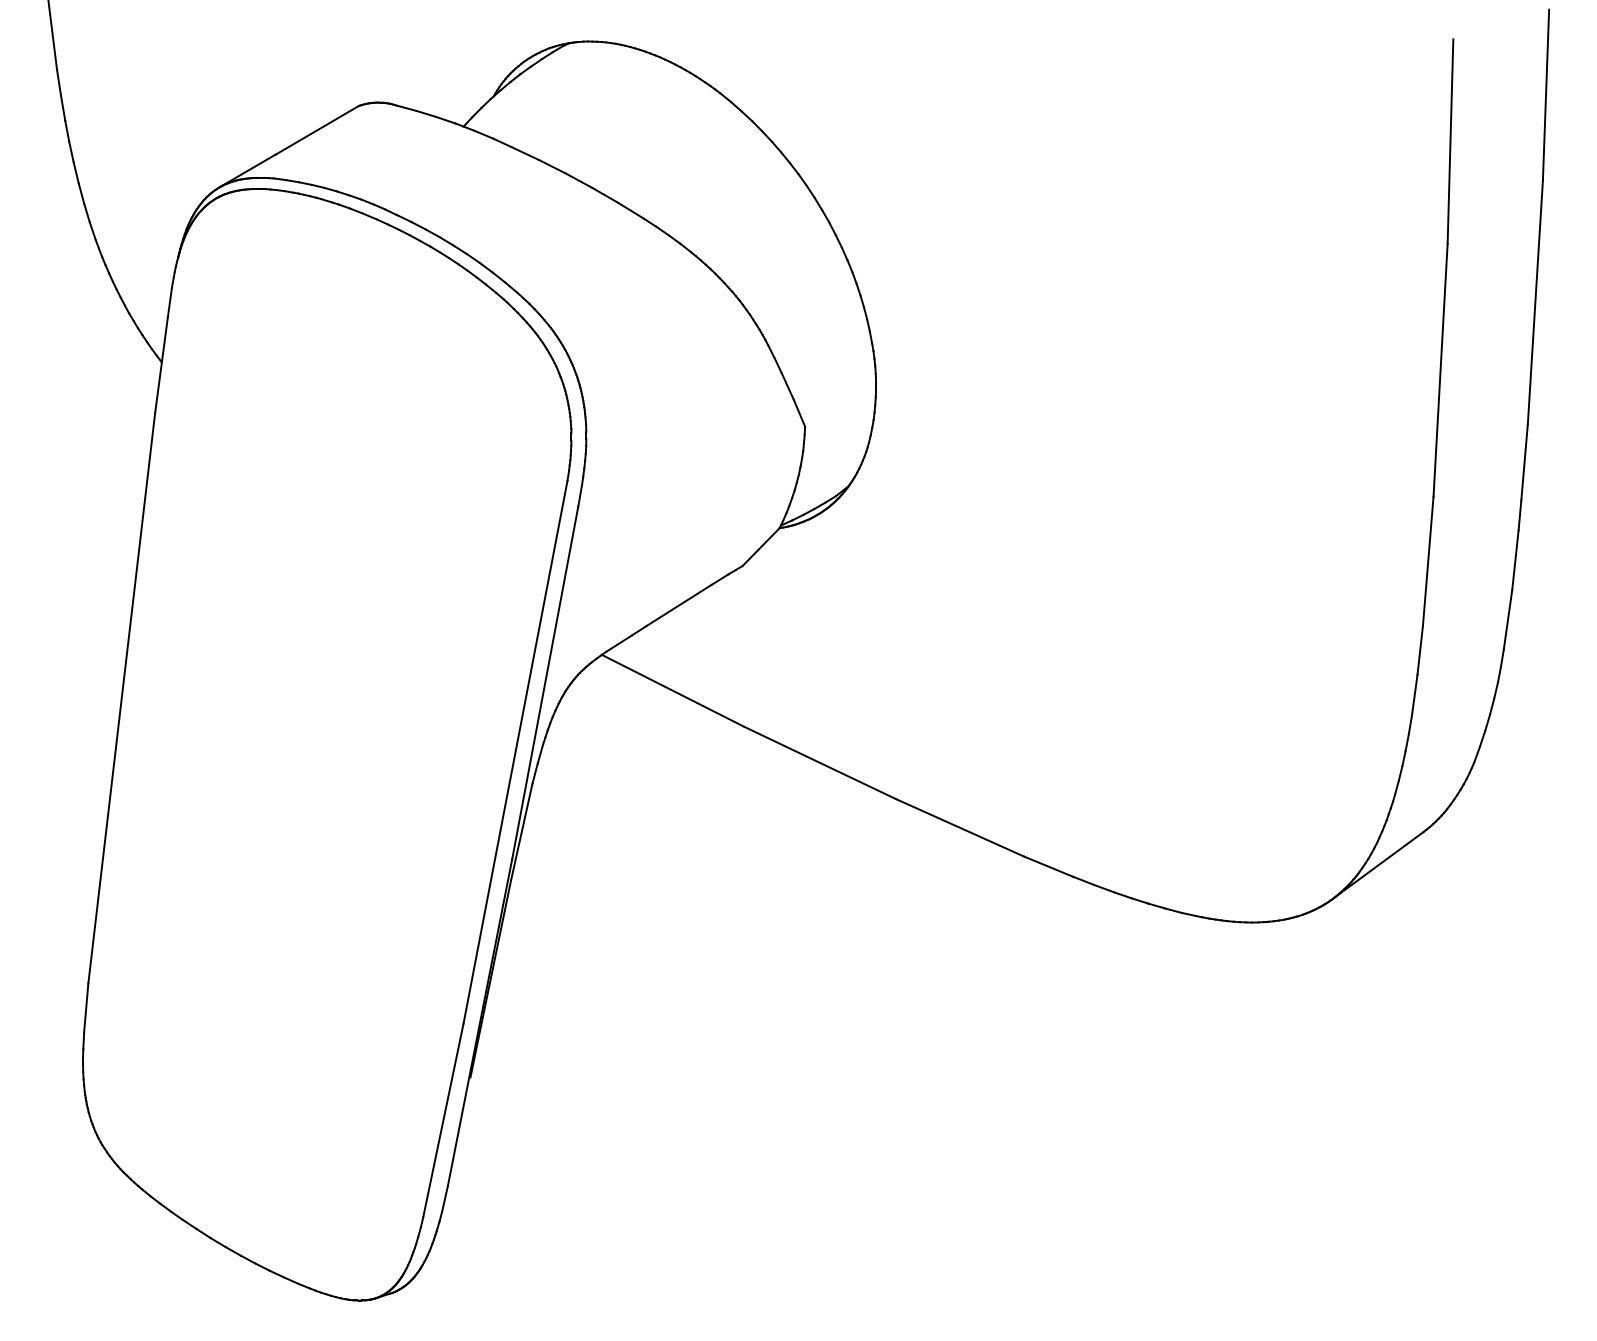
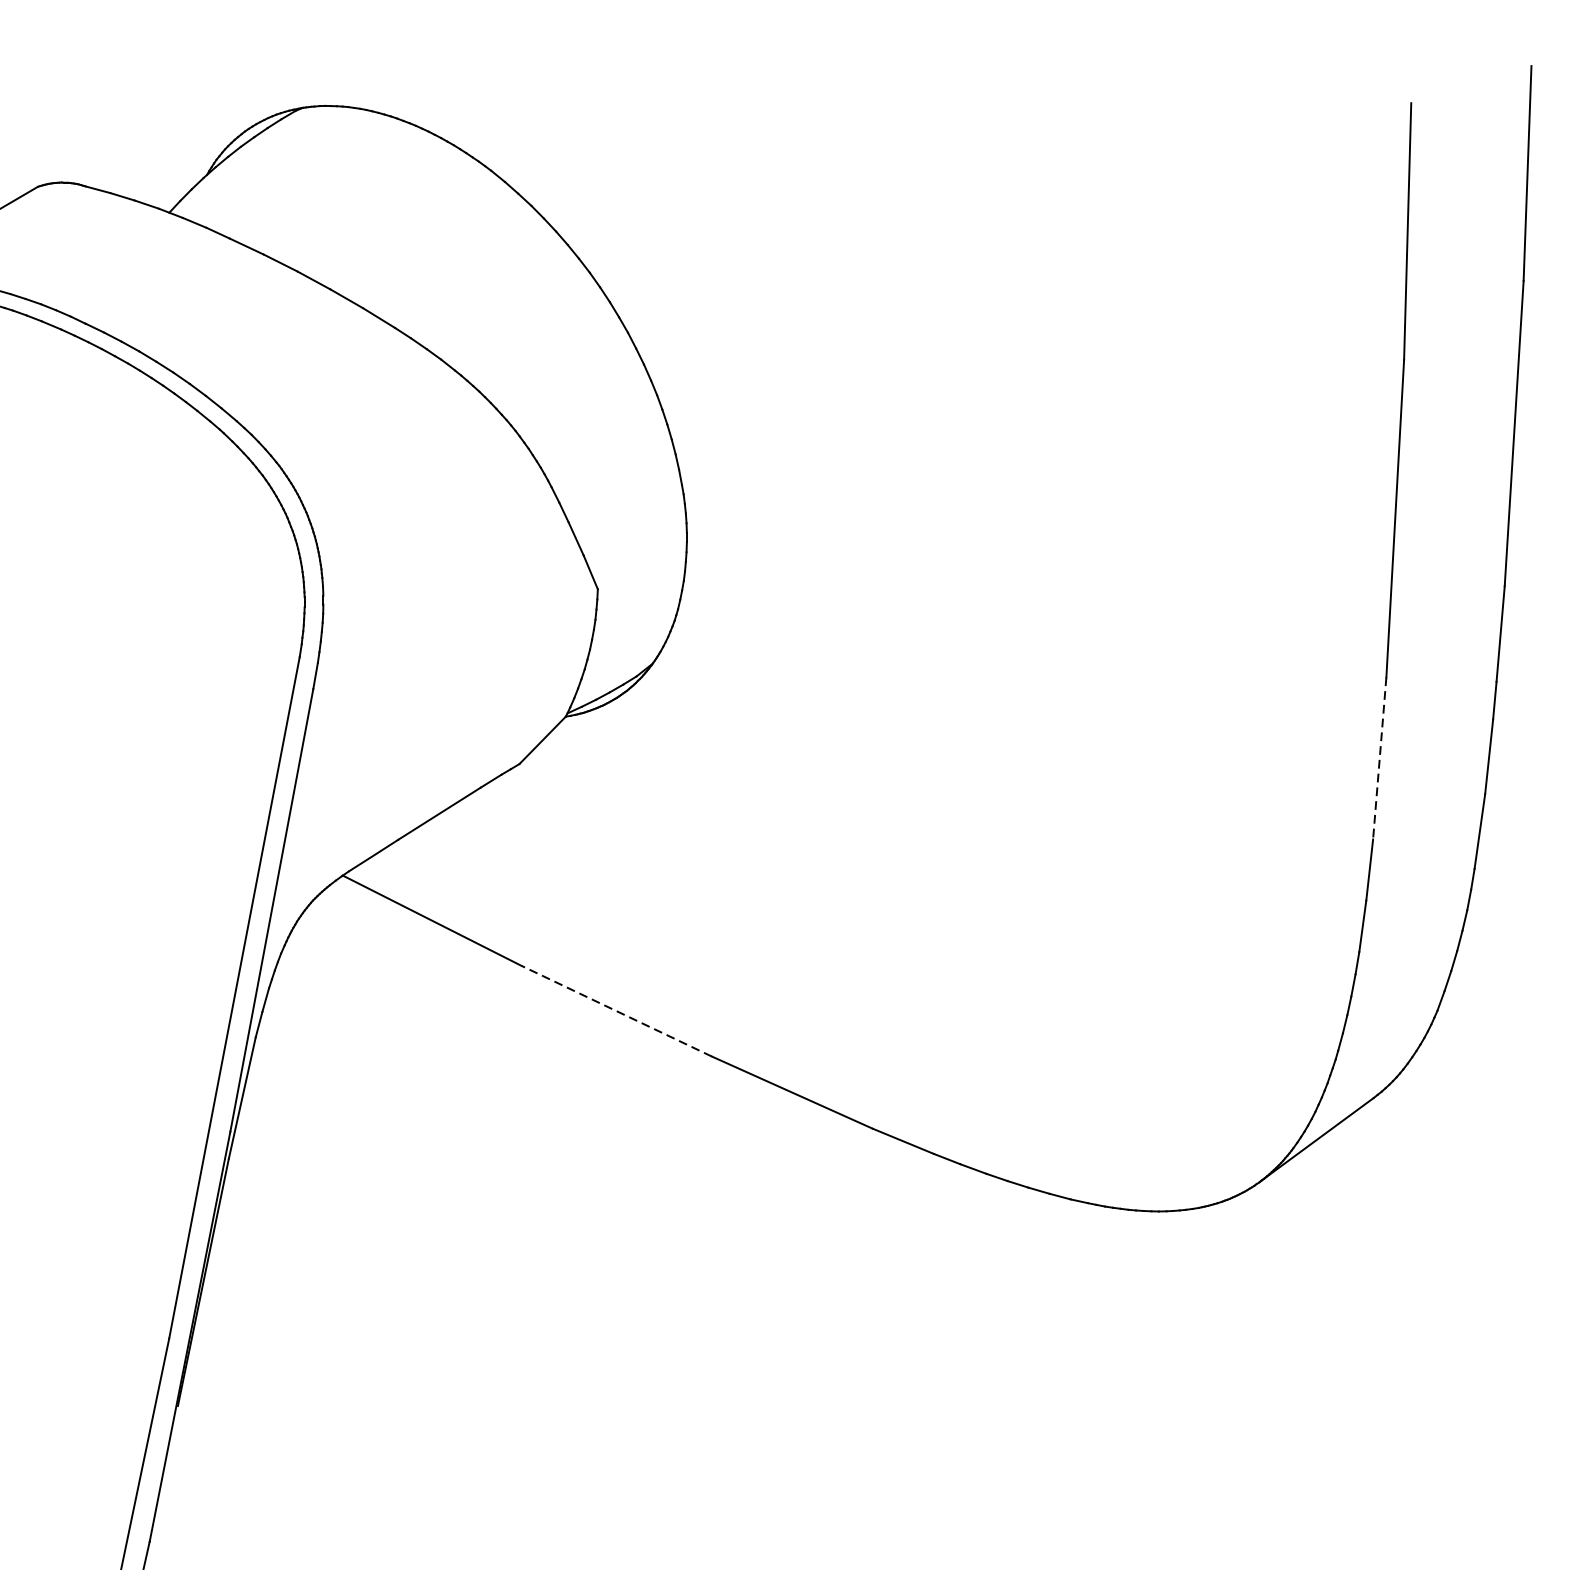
line: (1428, 561) -> (1380, 758), solid -> dashed
line: (819, 762) -> (615, 1010), solid -> dashed

